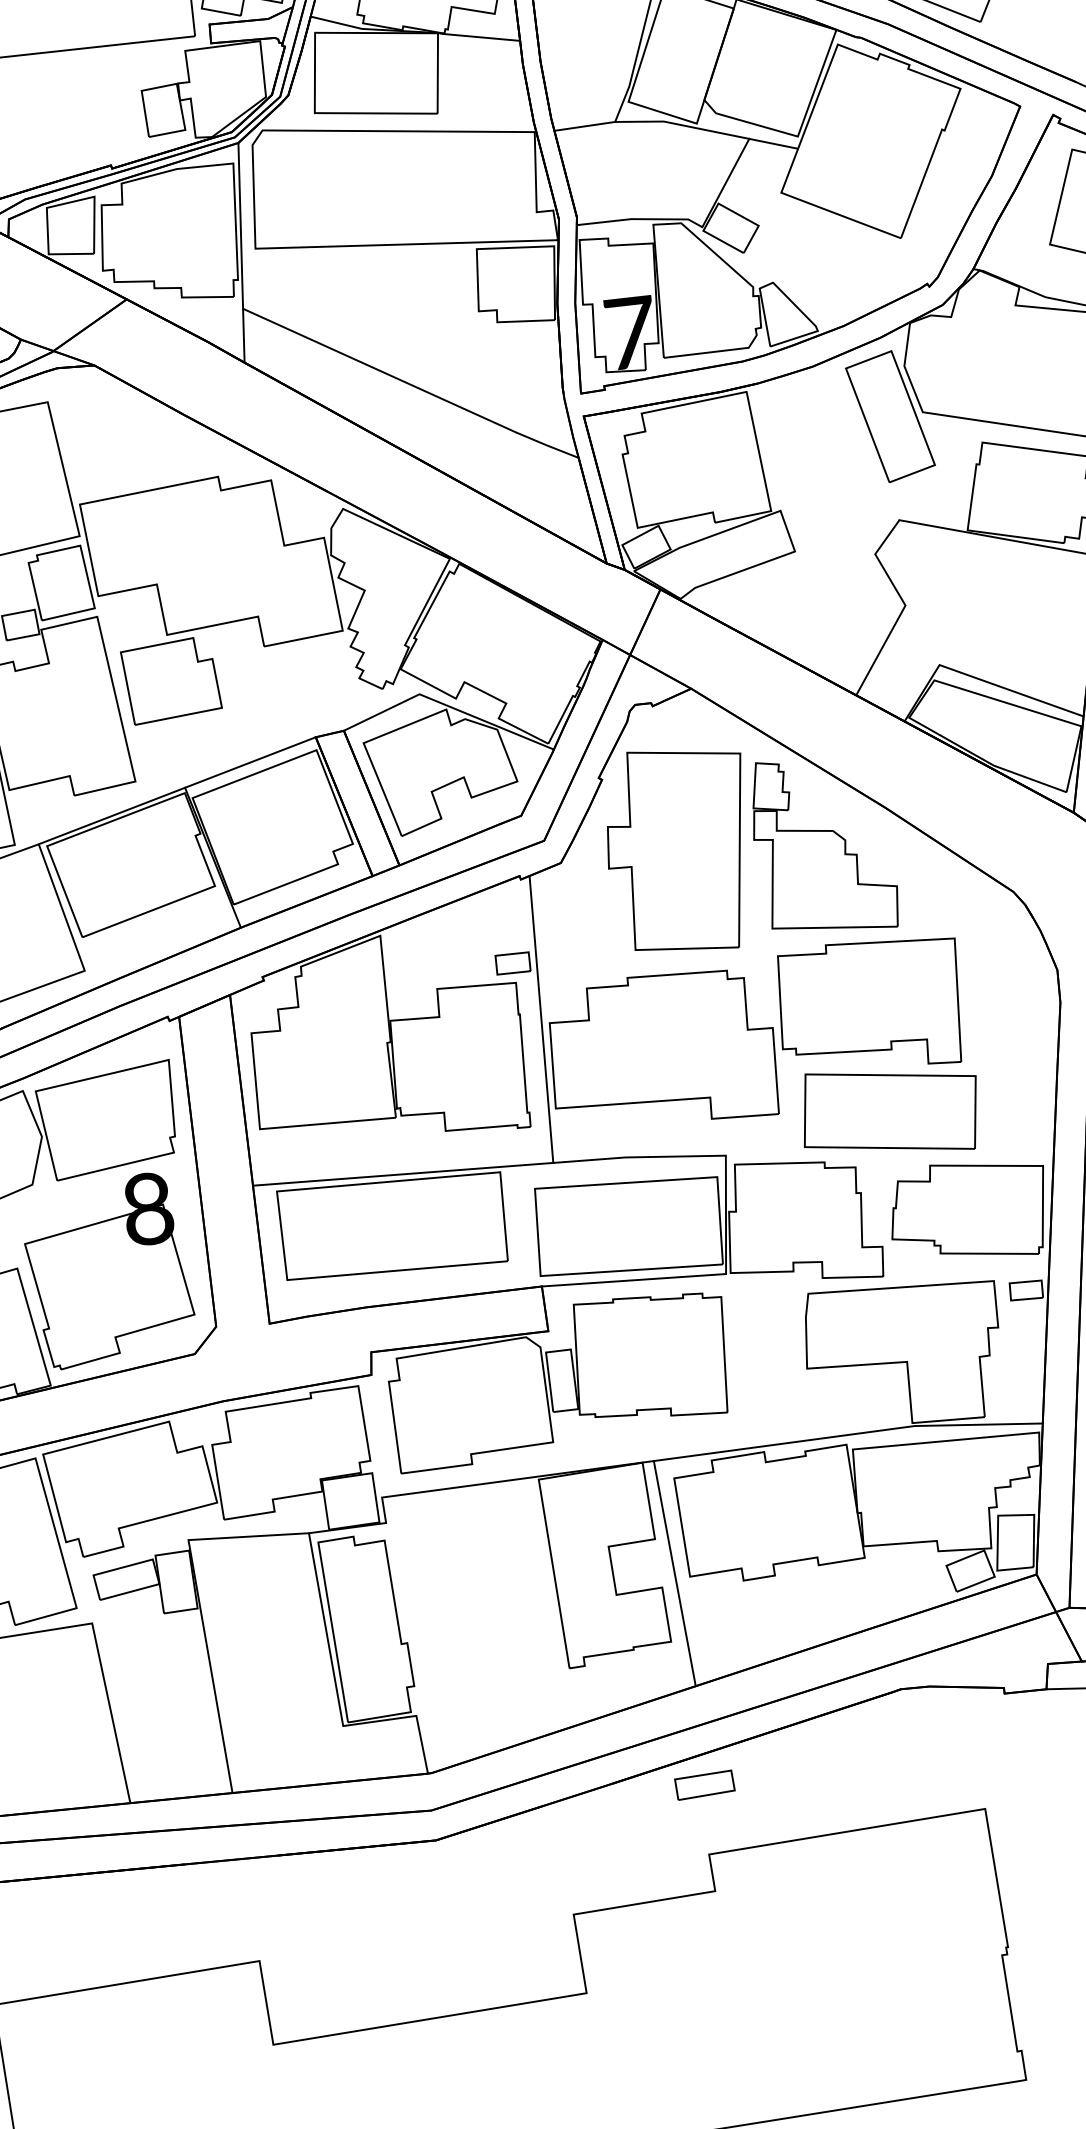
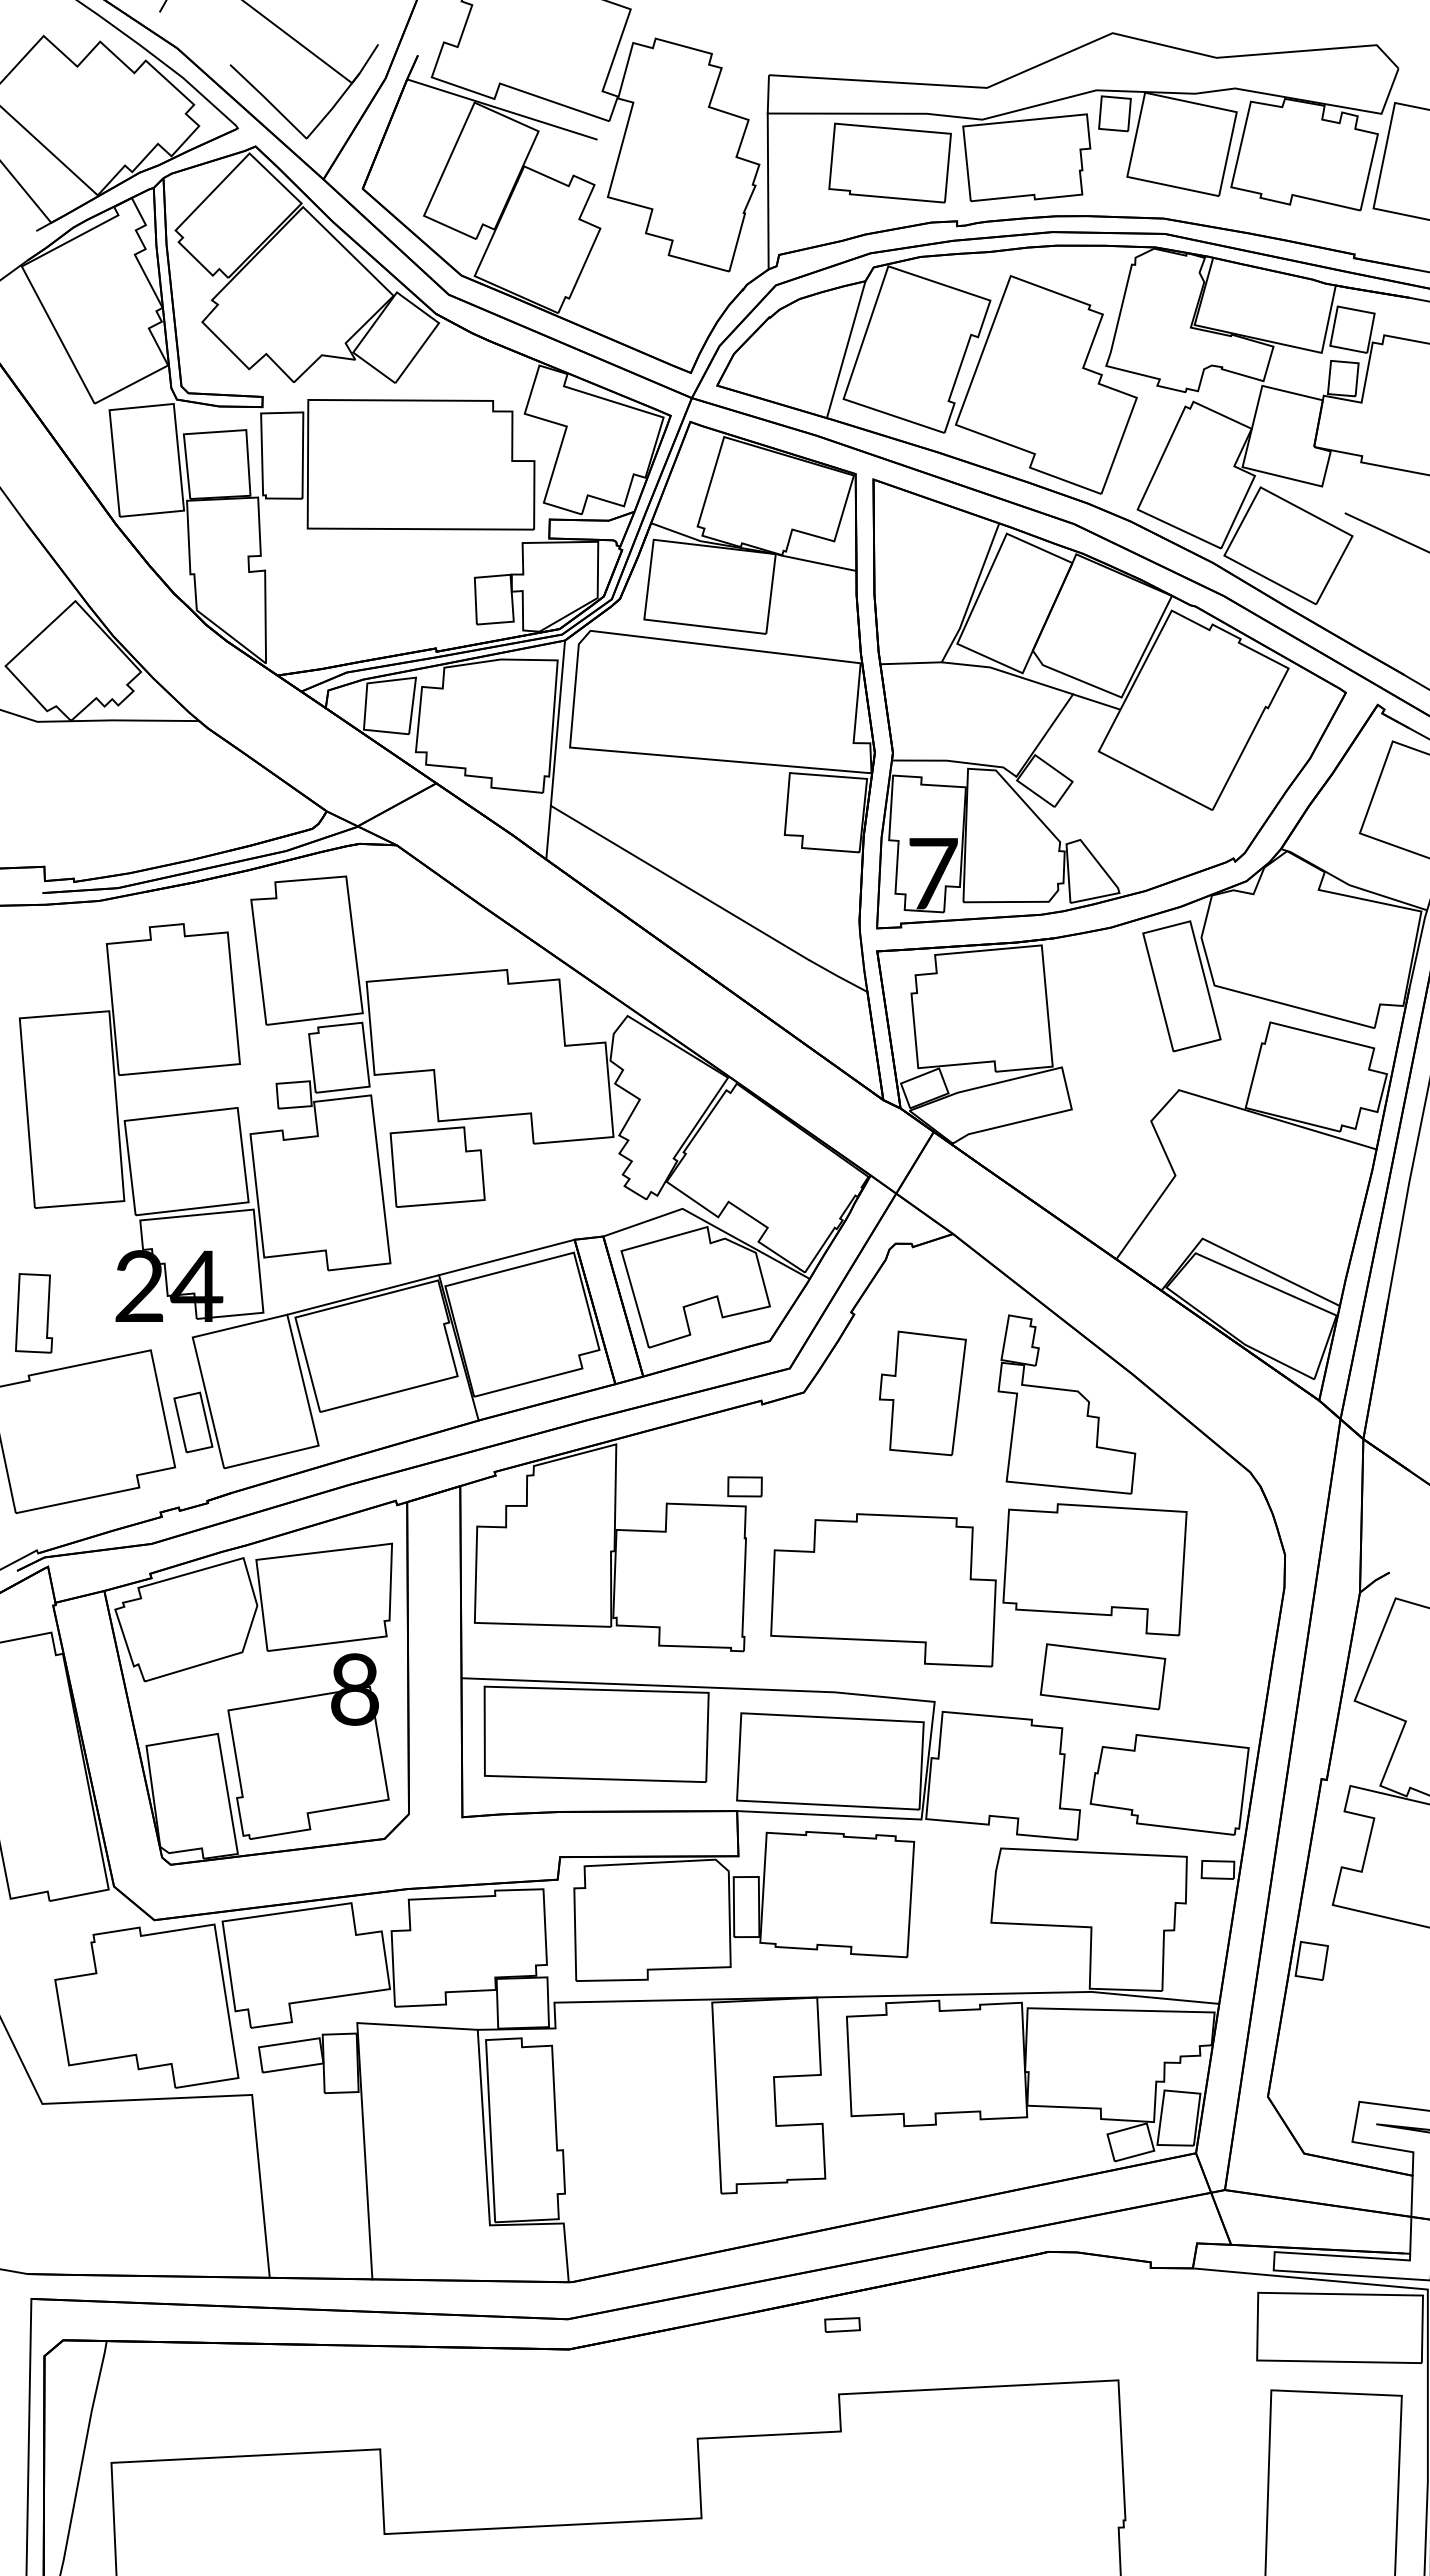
part: (678, 850) -> (922, 1393), size x0.6
line: (541, 1019) -> (766, 1545), removed
part: (889, 1111) -> (1102, 1676), size x0.7
line: (674, 1573) -> (836, 2111), removed
part: (704, 1784) -> (842, 2324), size x0.6

